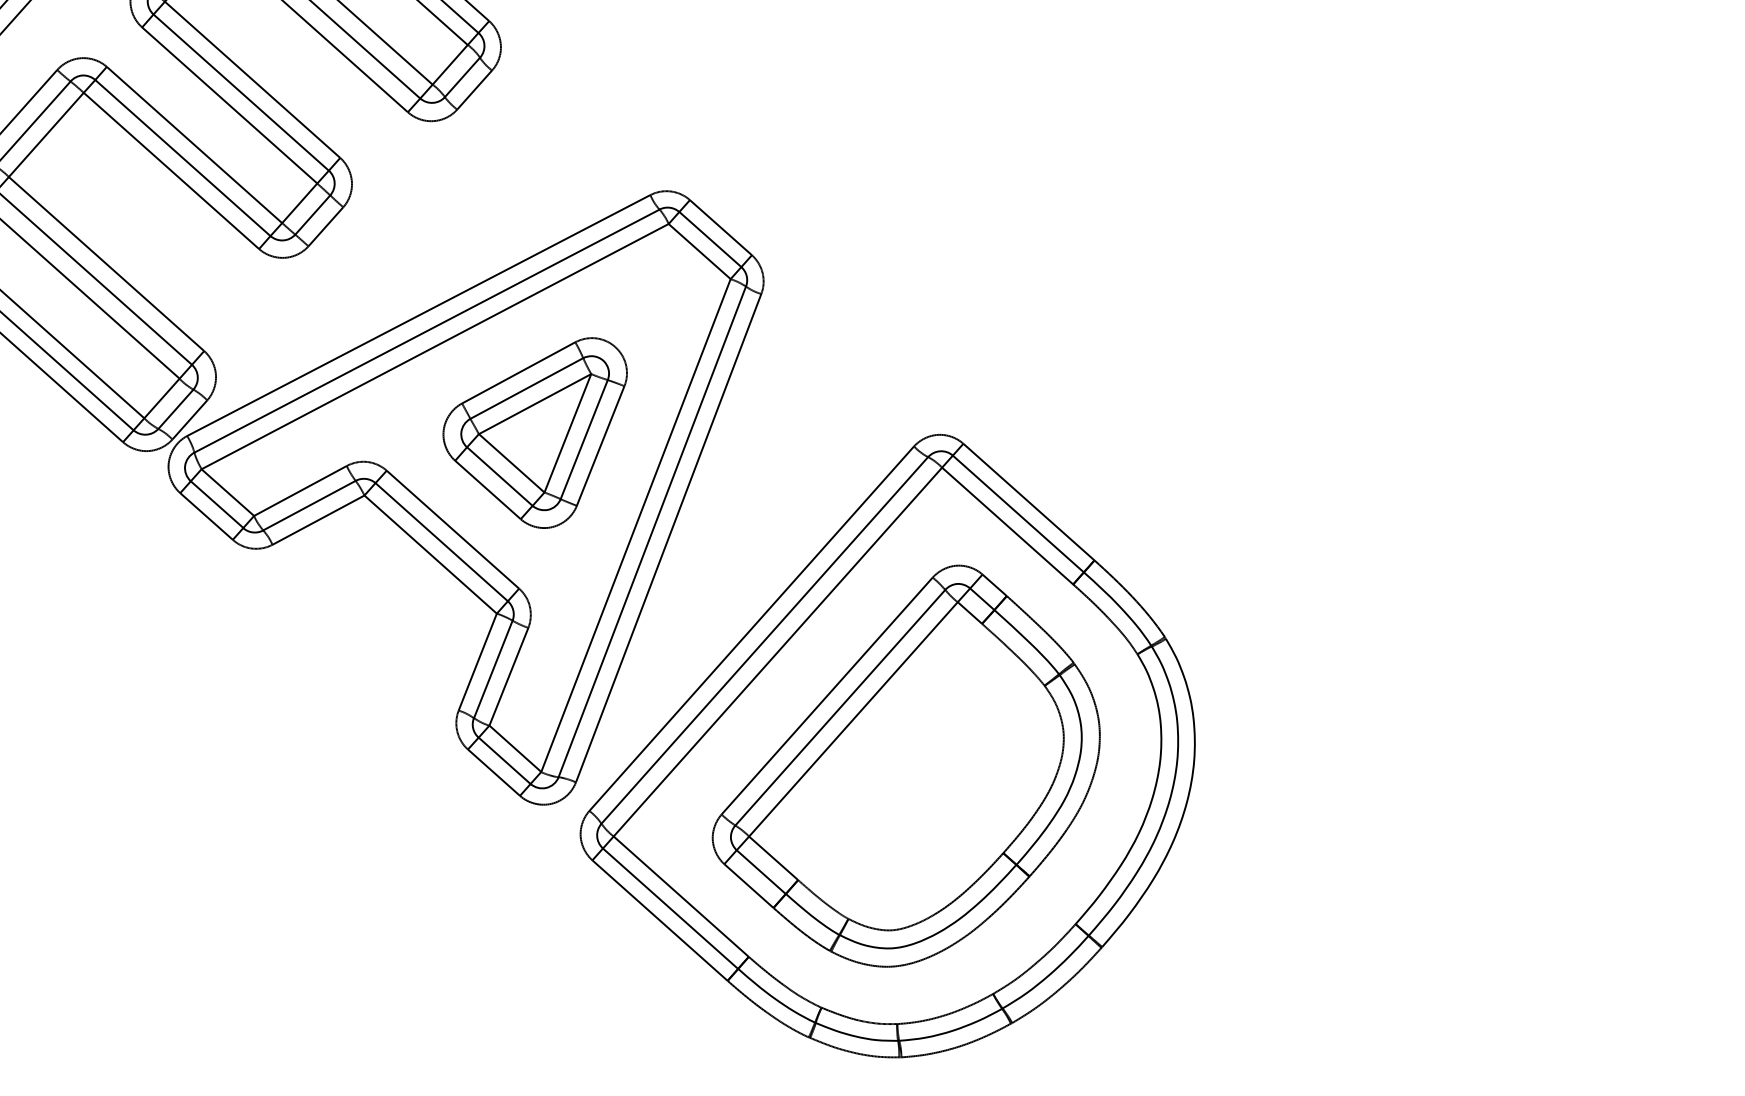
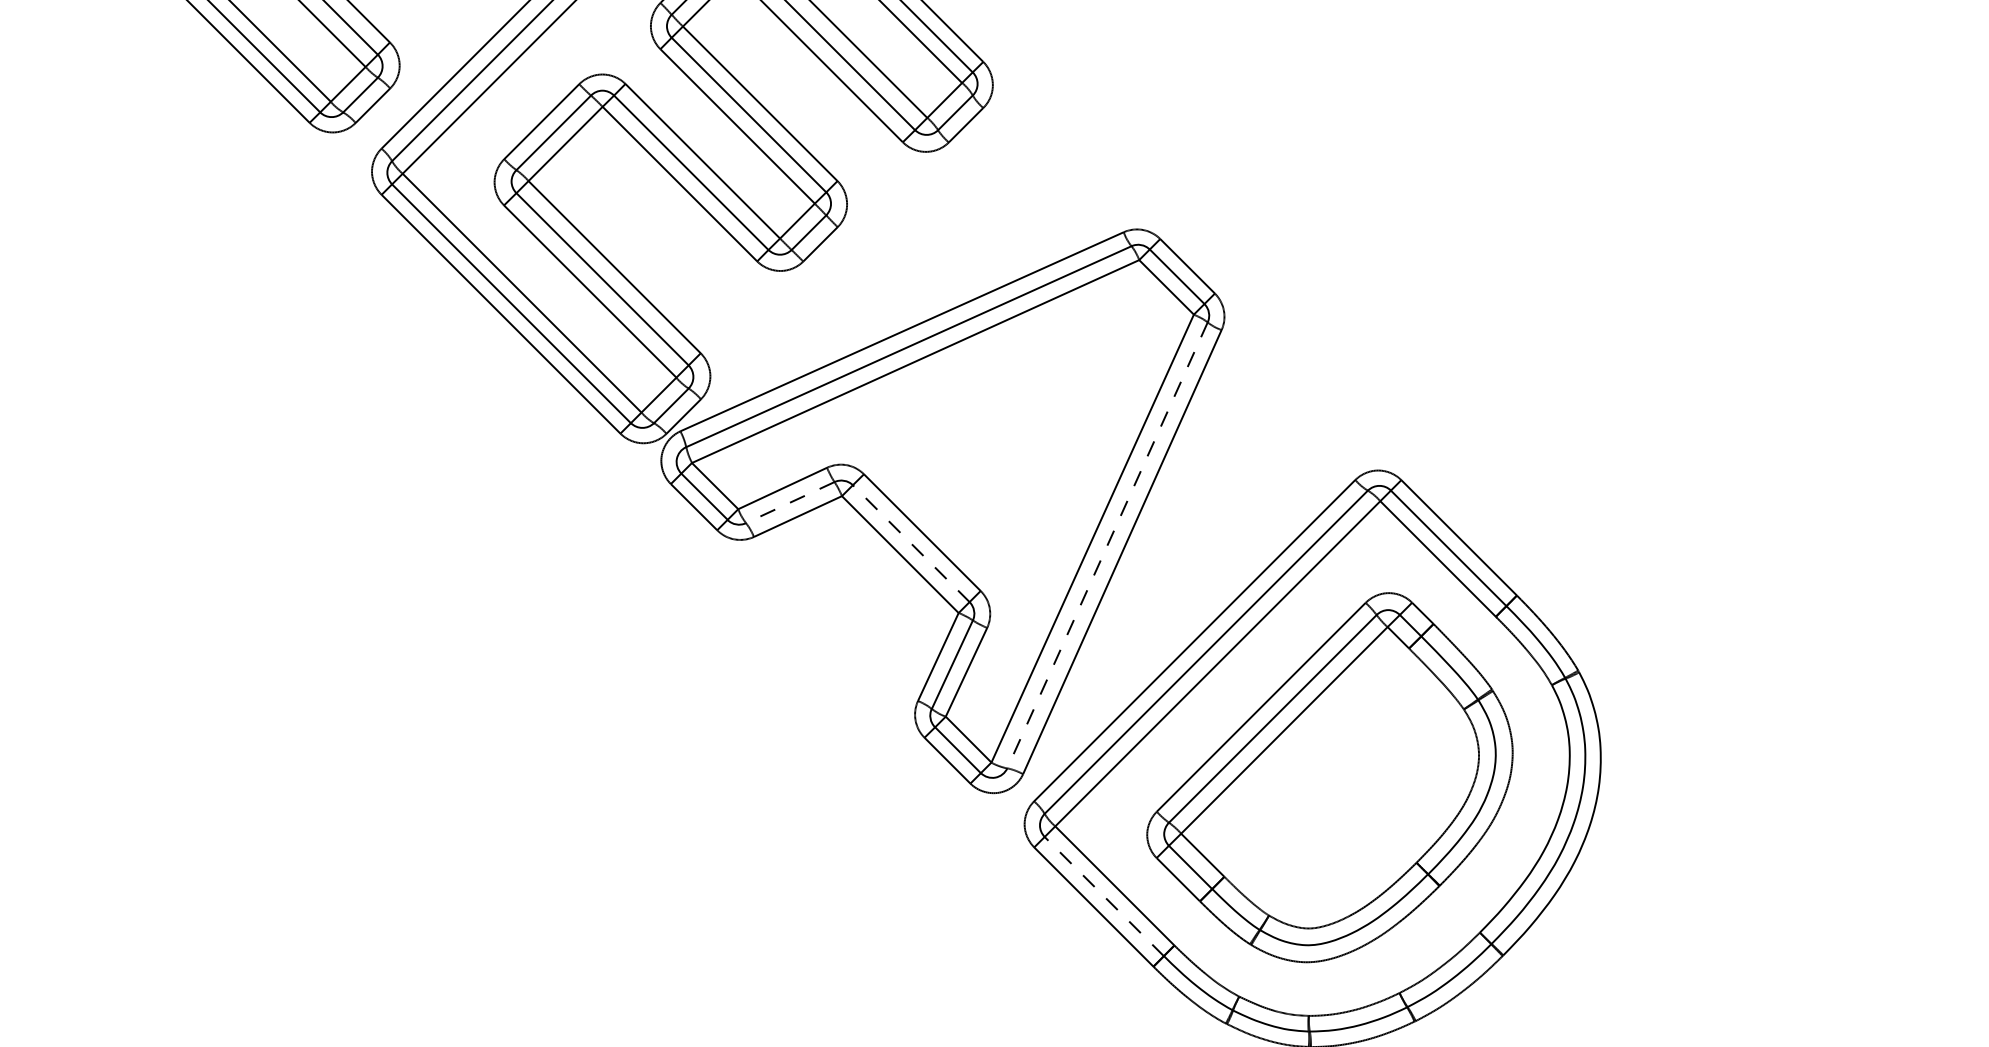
part: (536, 434) -> (1005, 448), removed
line: (309, 505) -> (790, 502), solid -> dashed
line: (652, 532) -> (1107, 545), solid -> dashed
line: (441, 542) -> (911, 543), solid -> dashed
line: (669, 908) -> (1103, 896), solid -> dashed

